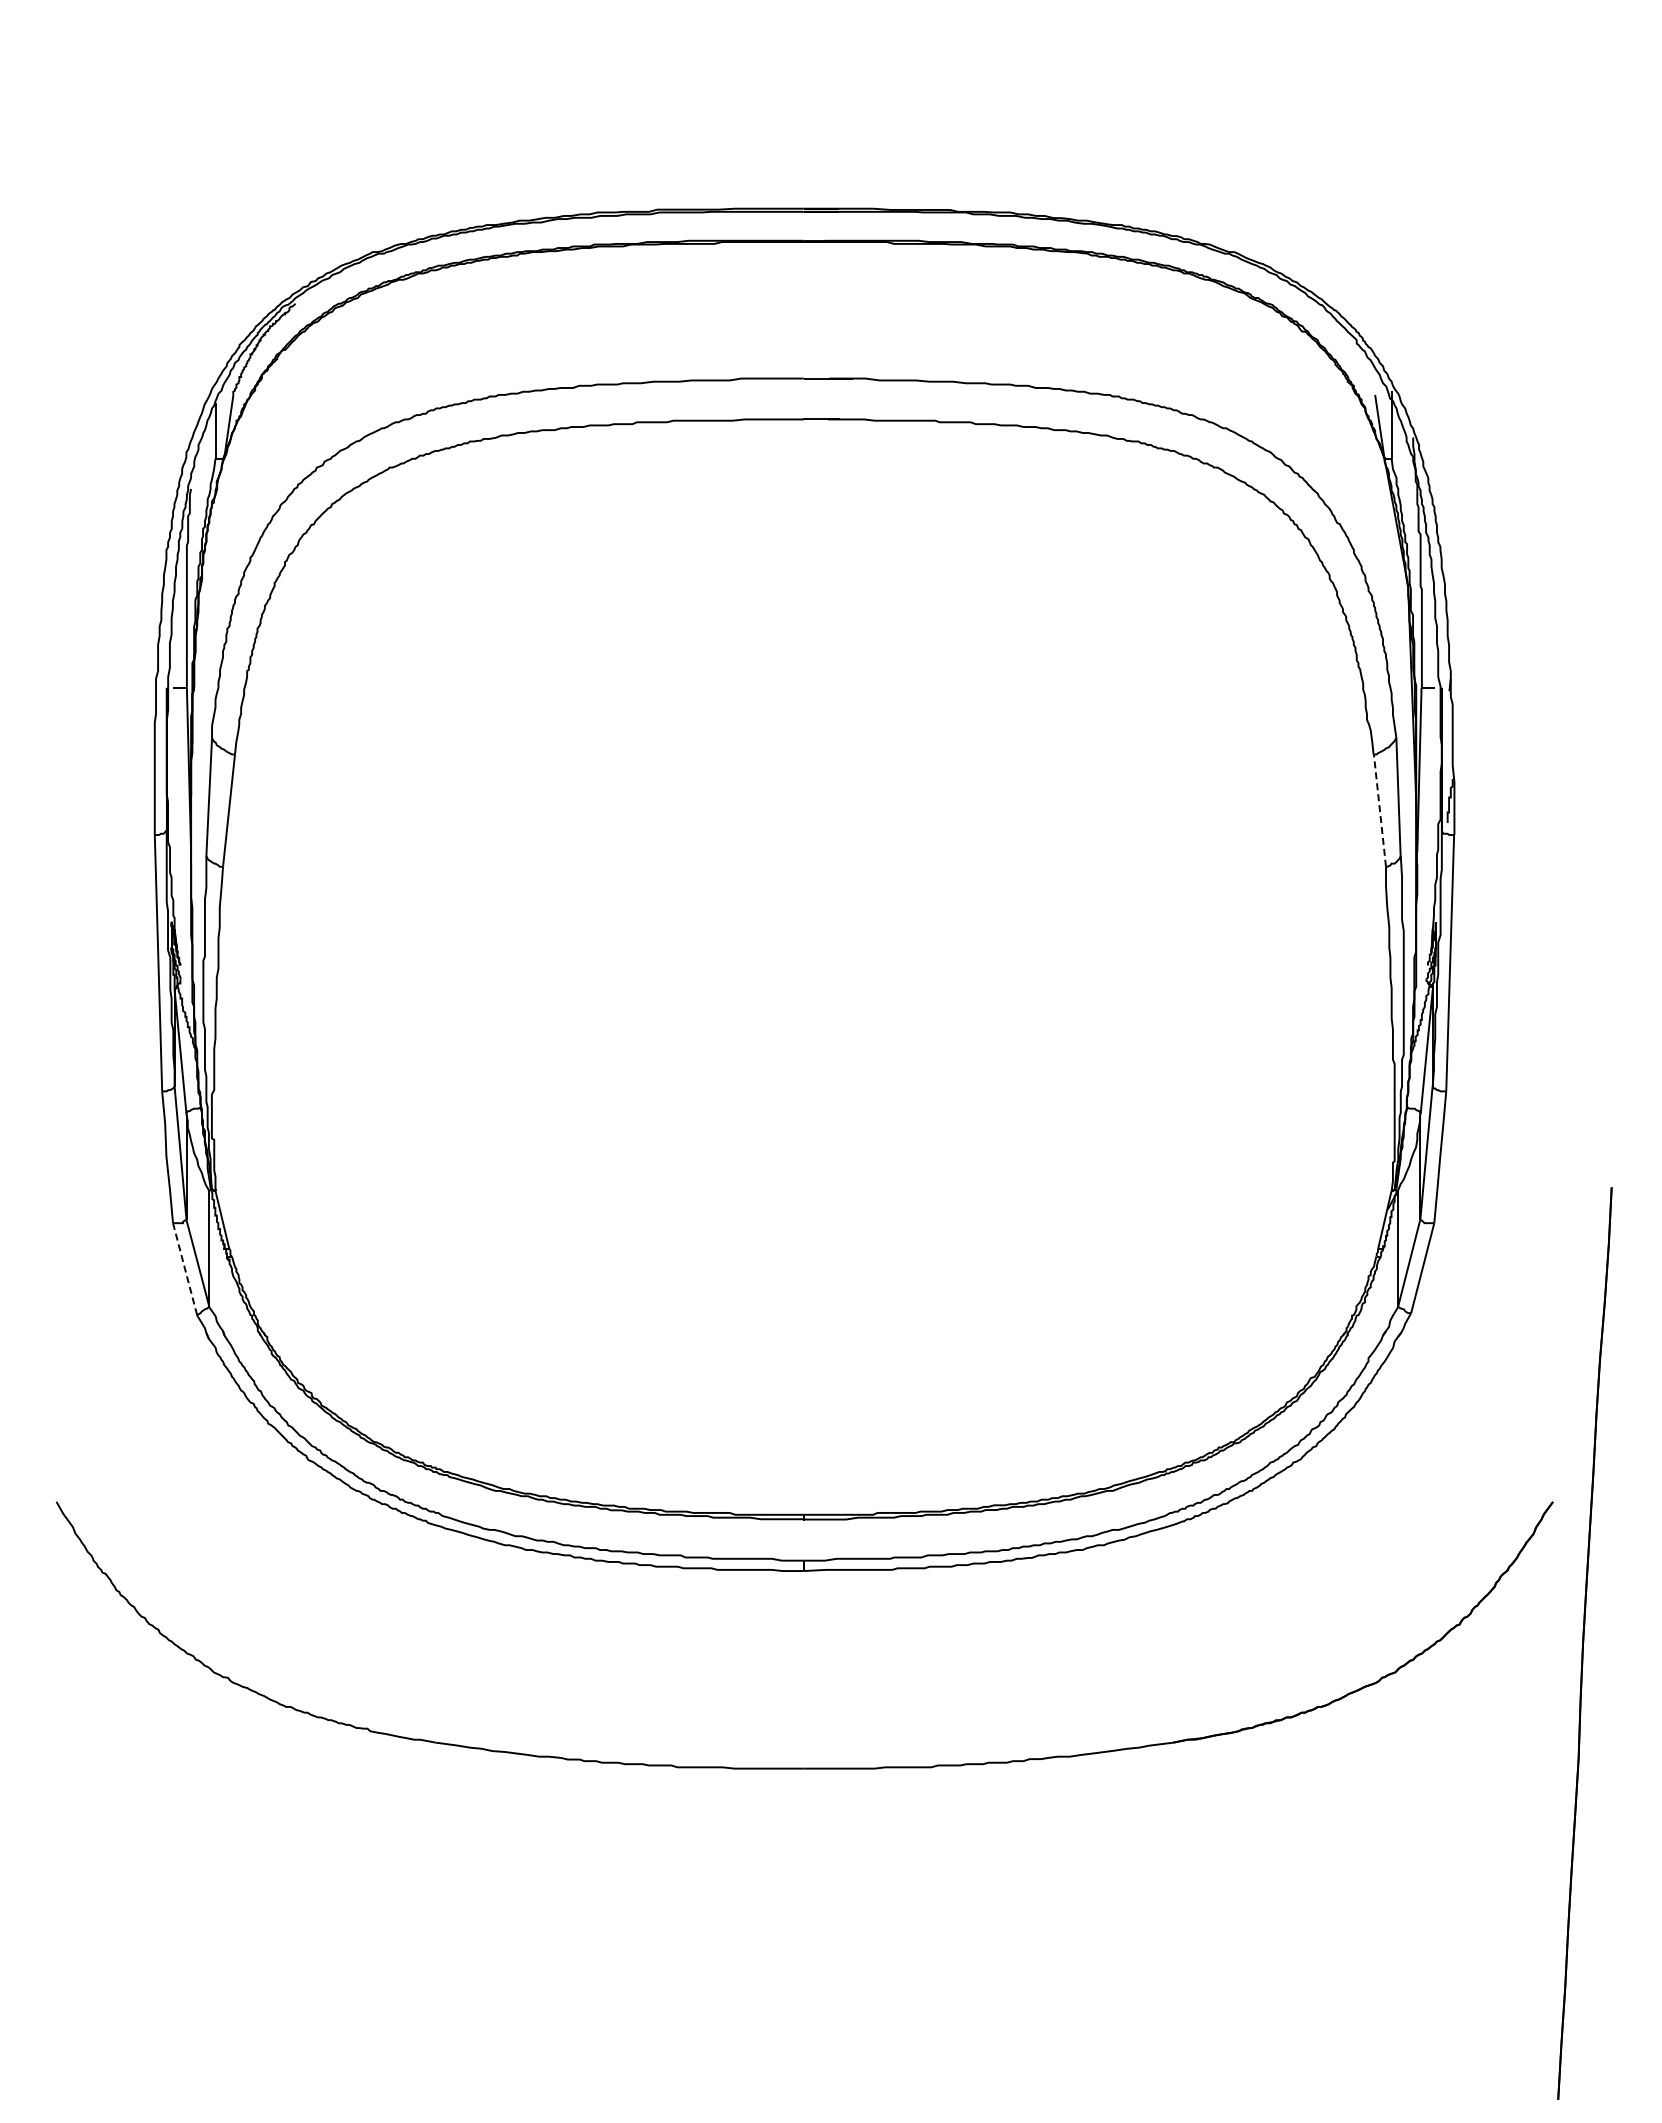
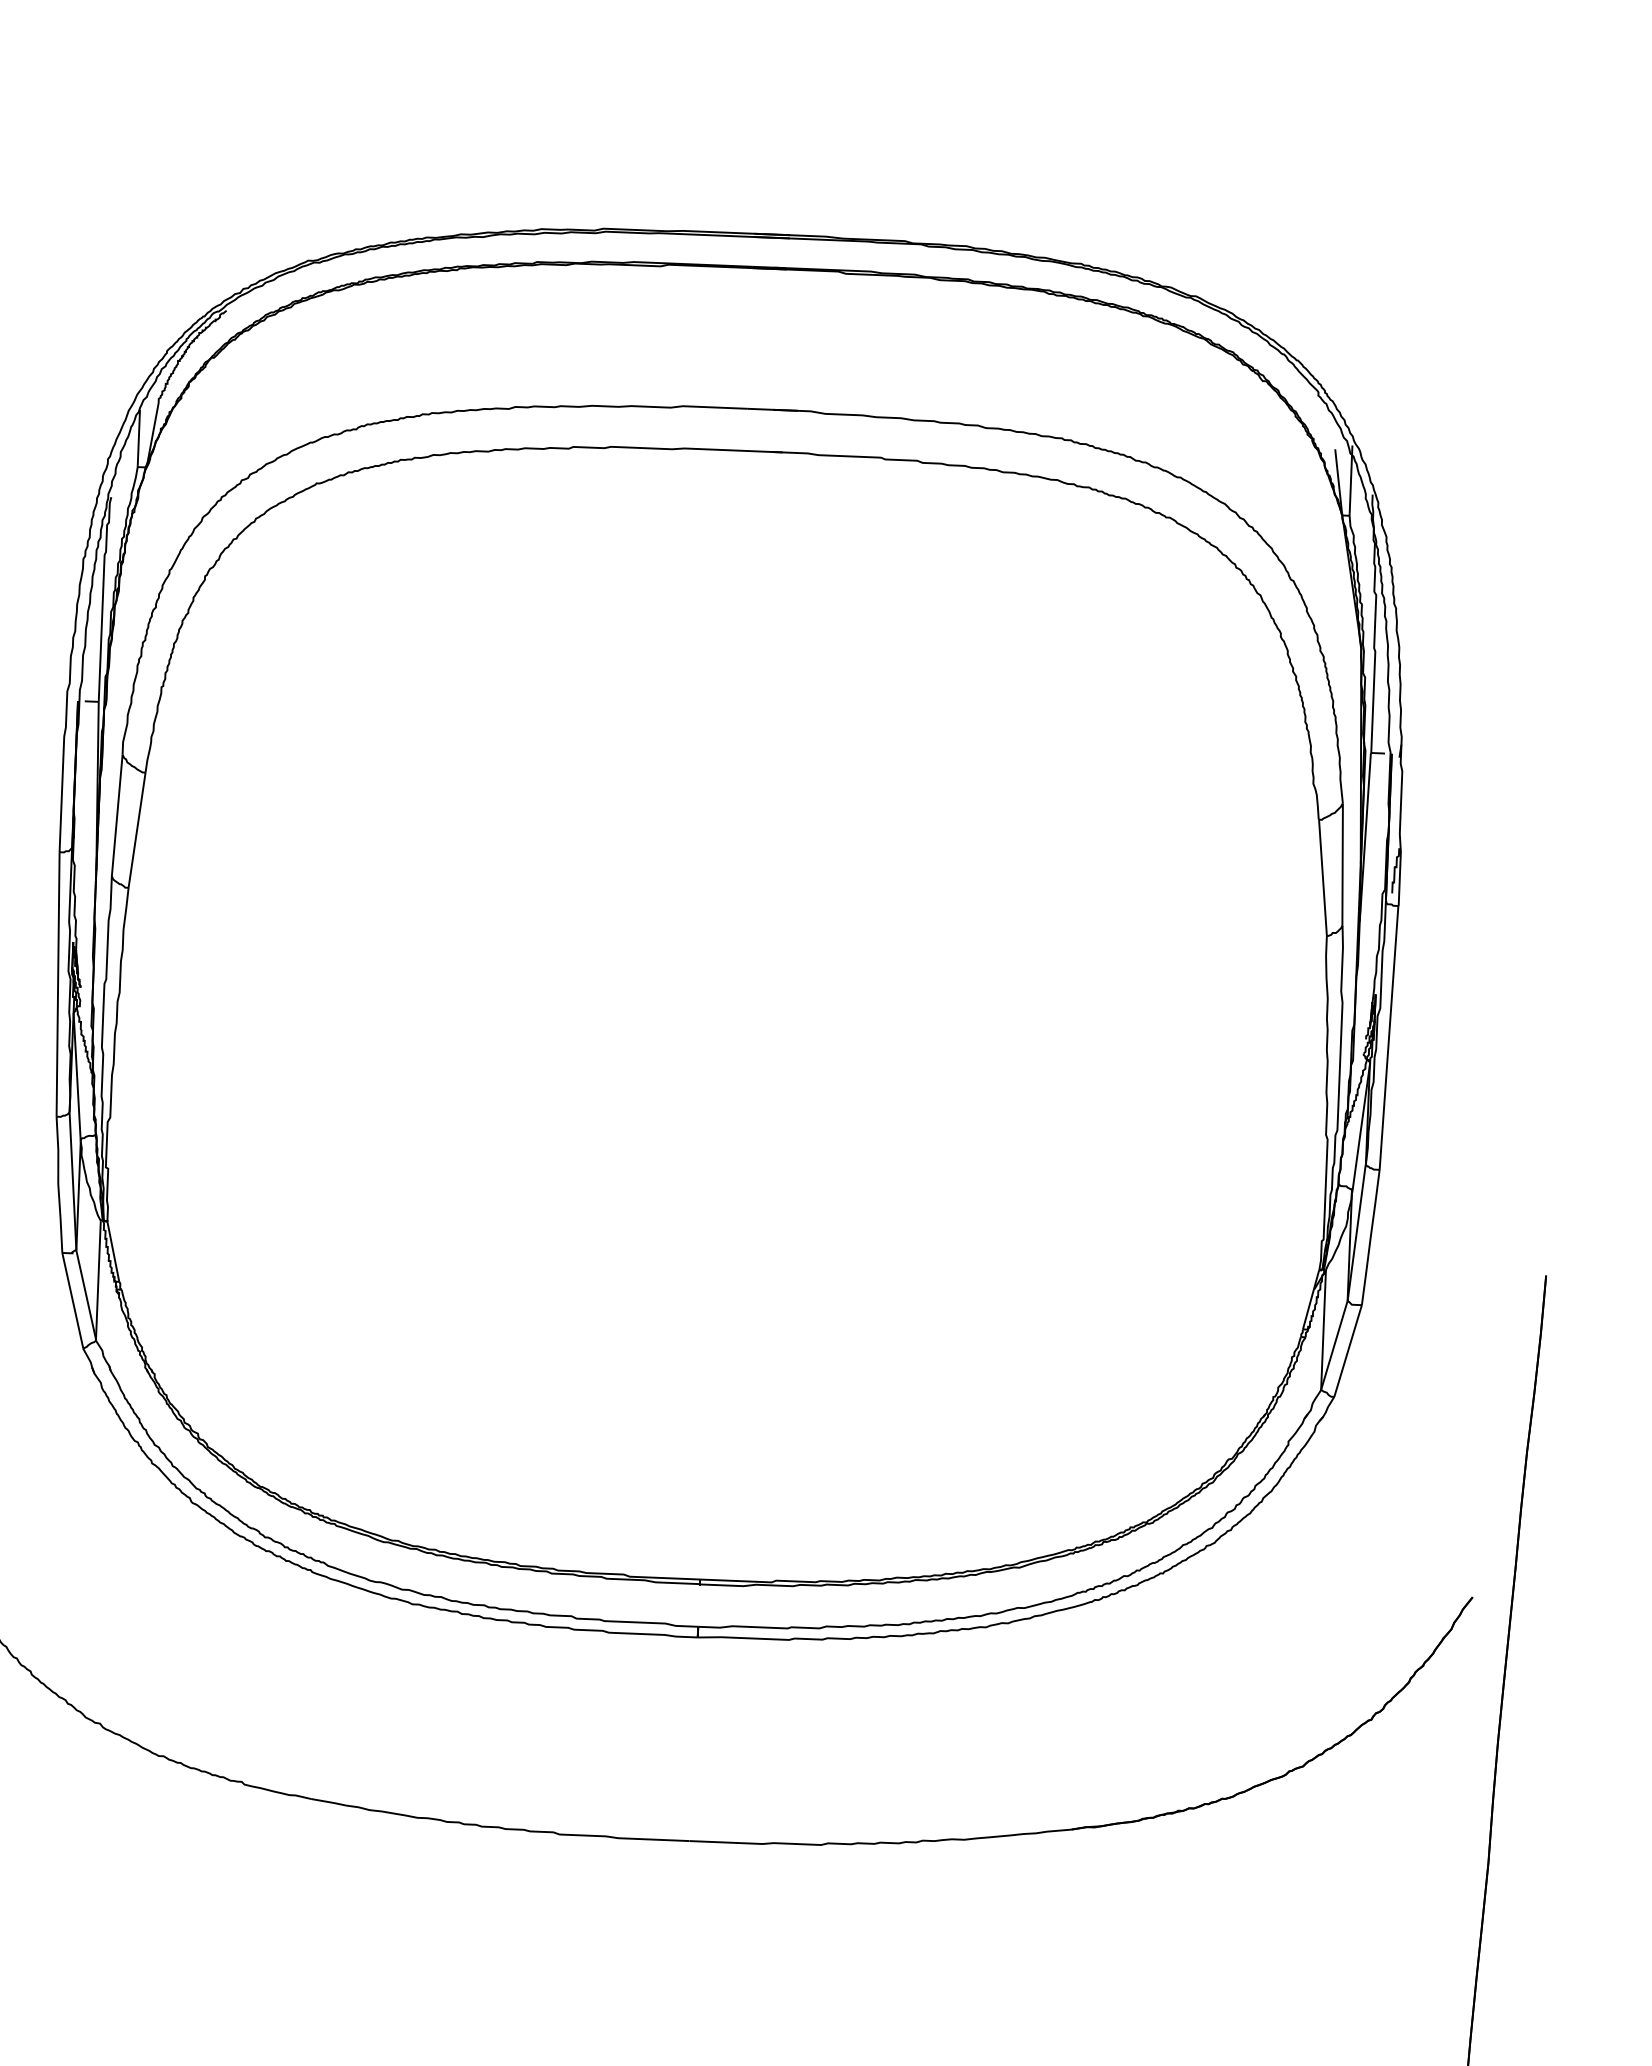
line: (1379, 810) -> (1322, 877), dashed -> solid
line: (184, 1268) -> (72, 1300), dashed -> solid

